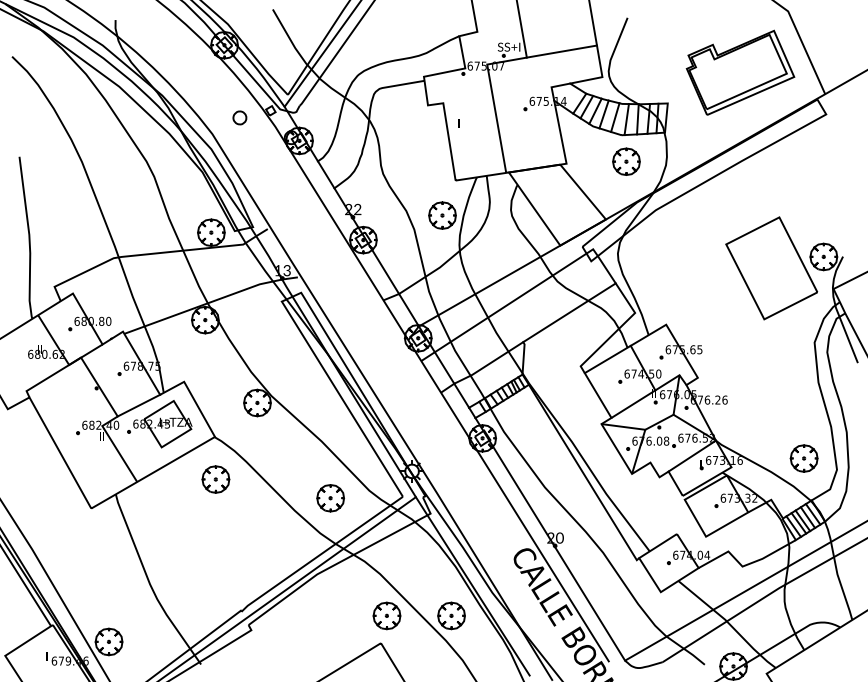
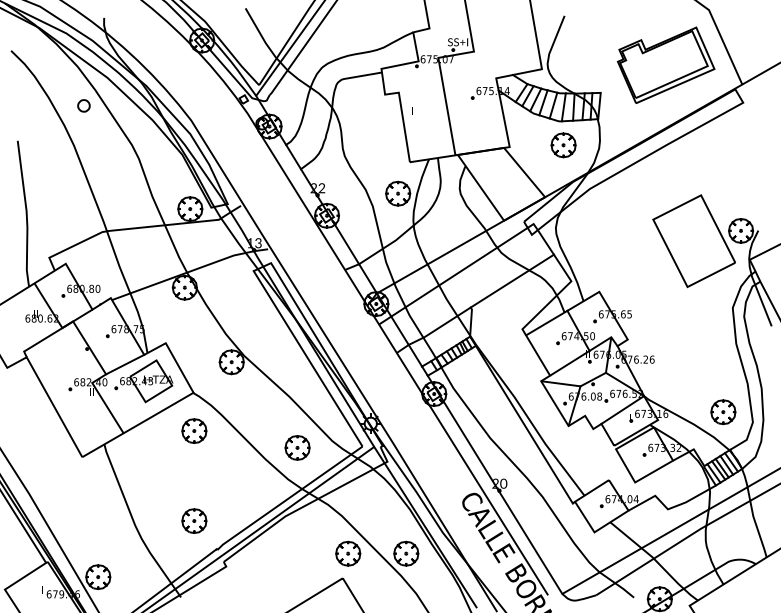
line: (561, 50) -> (505, 45), removed
part: (239, 117) -> (83, 105), moved
part: (216, 578) -> (194, 520), added

